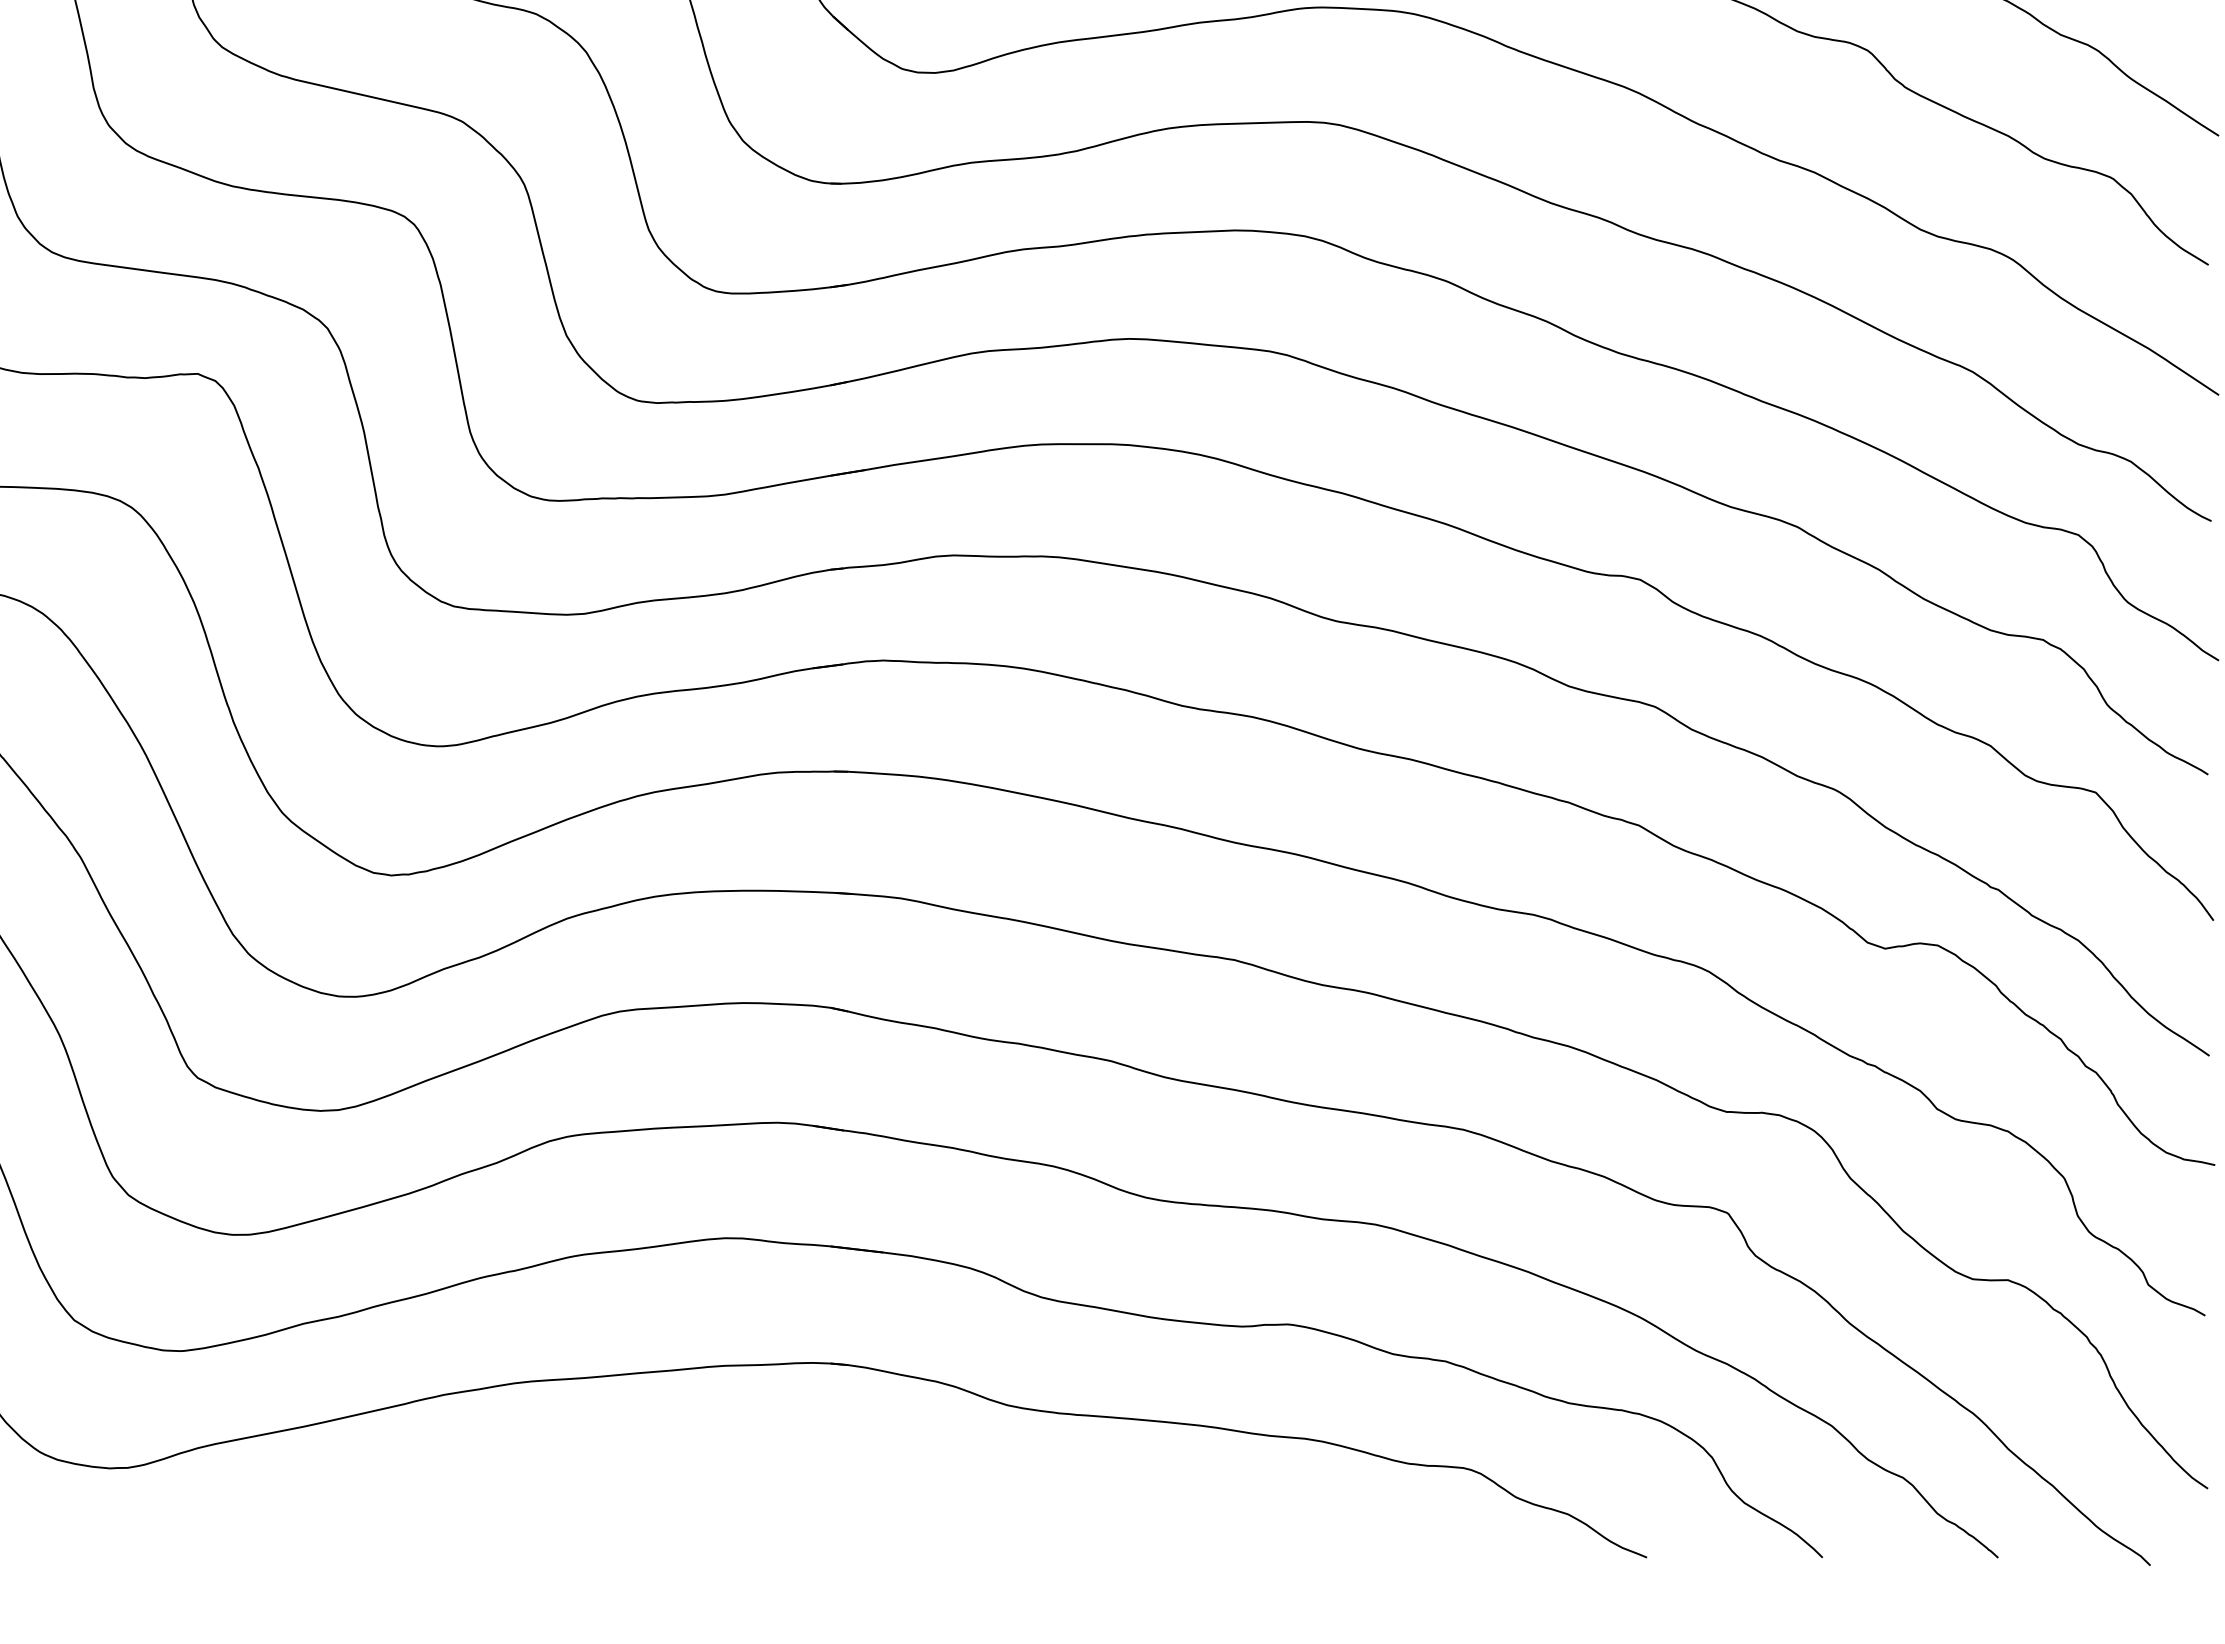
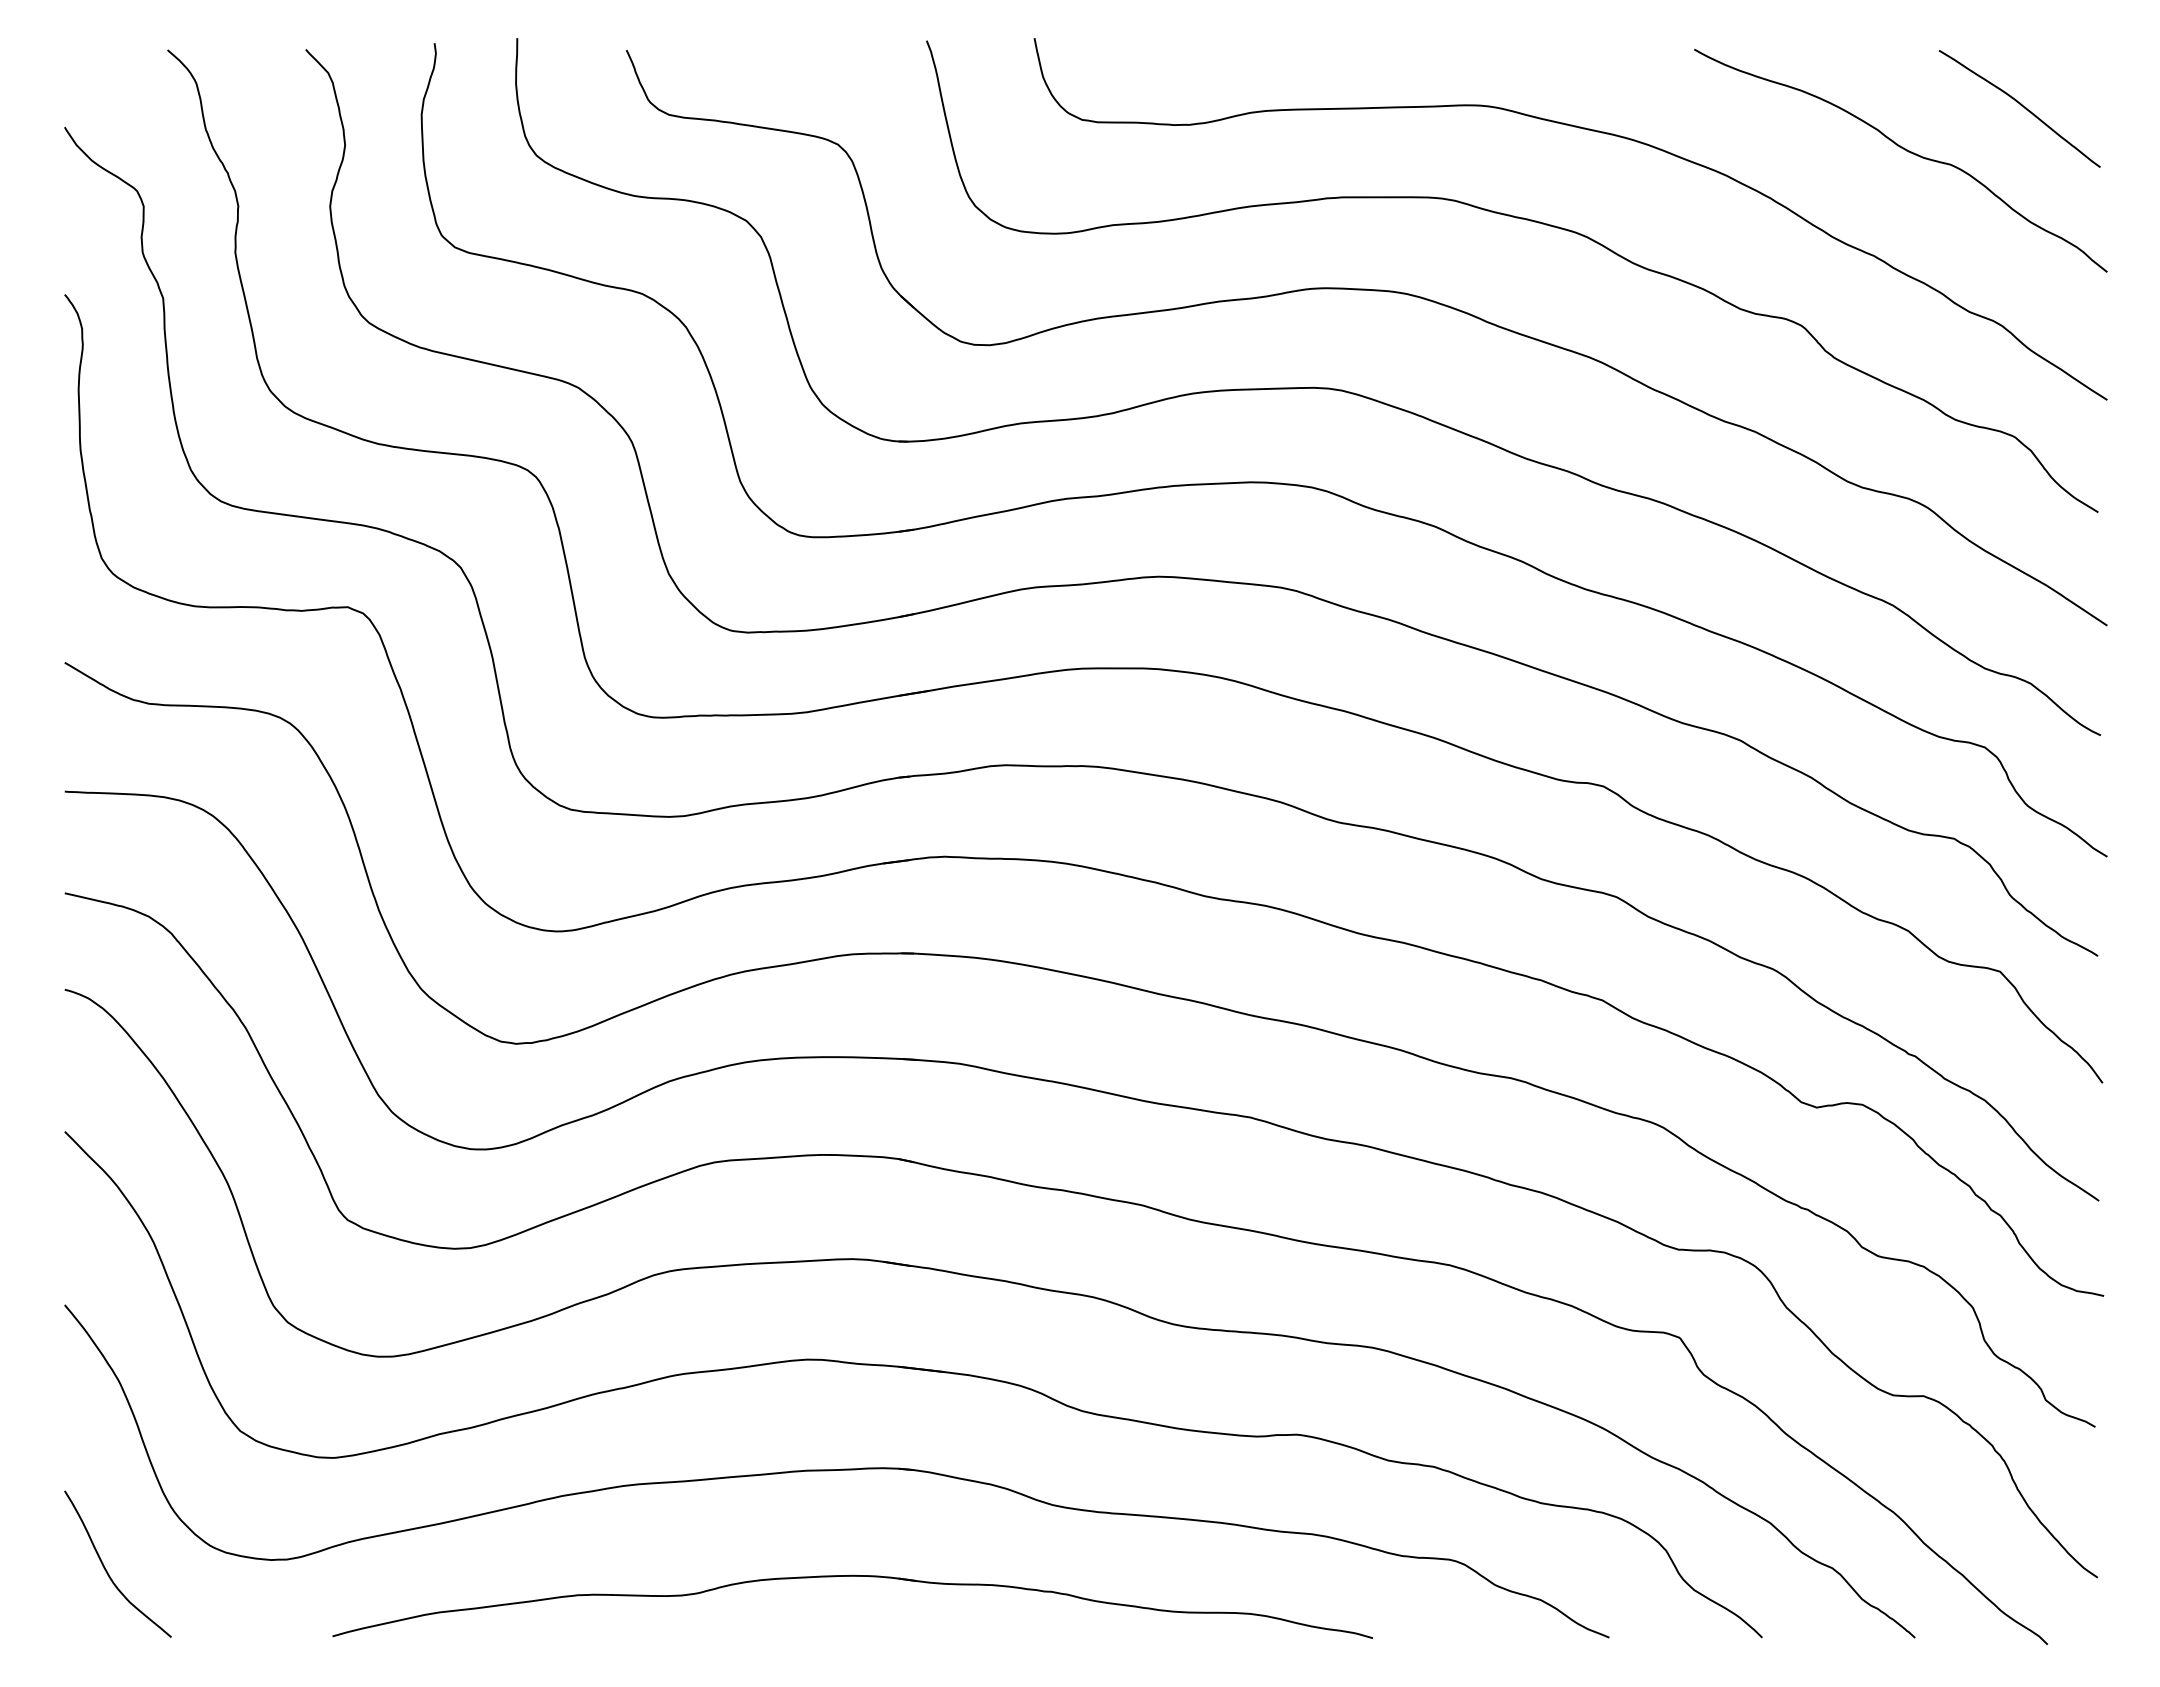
part: (777, 1487) -> (852, 1576), added

